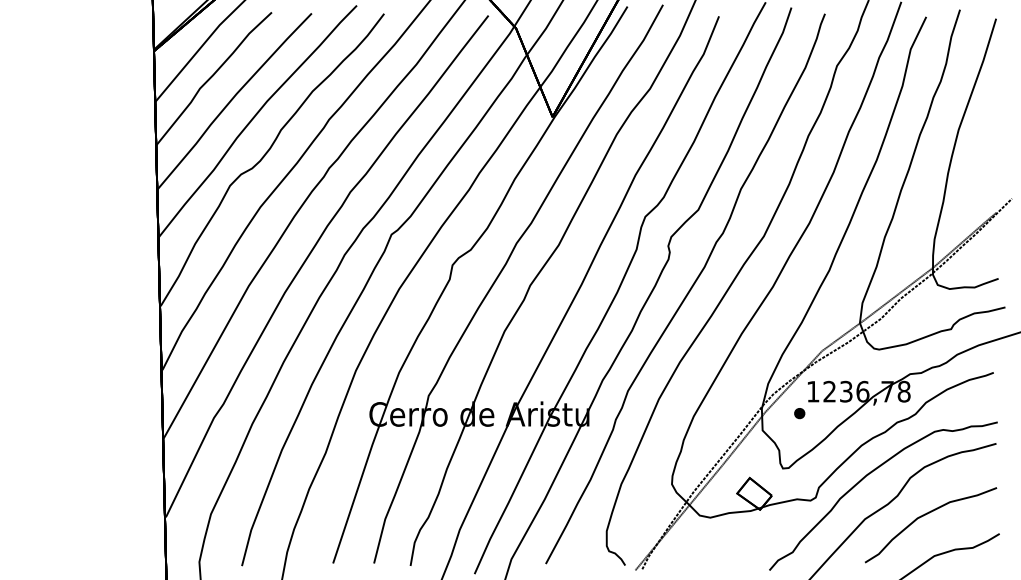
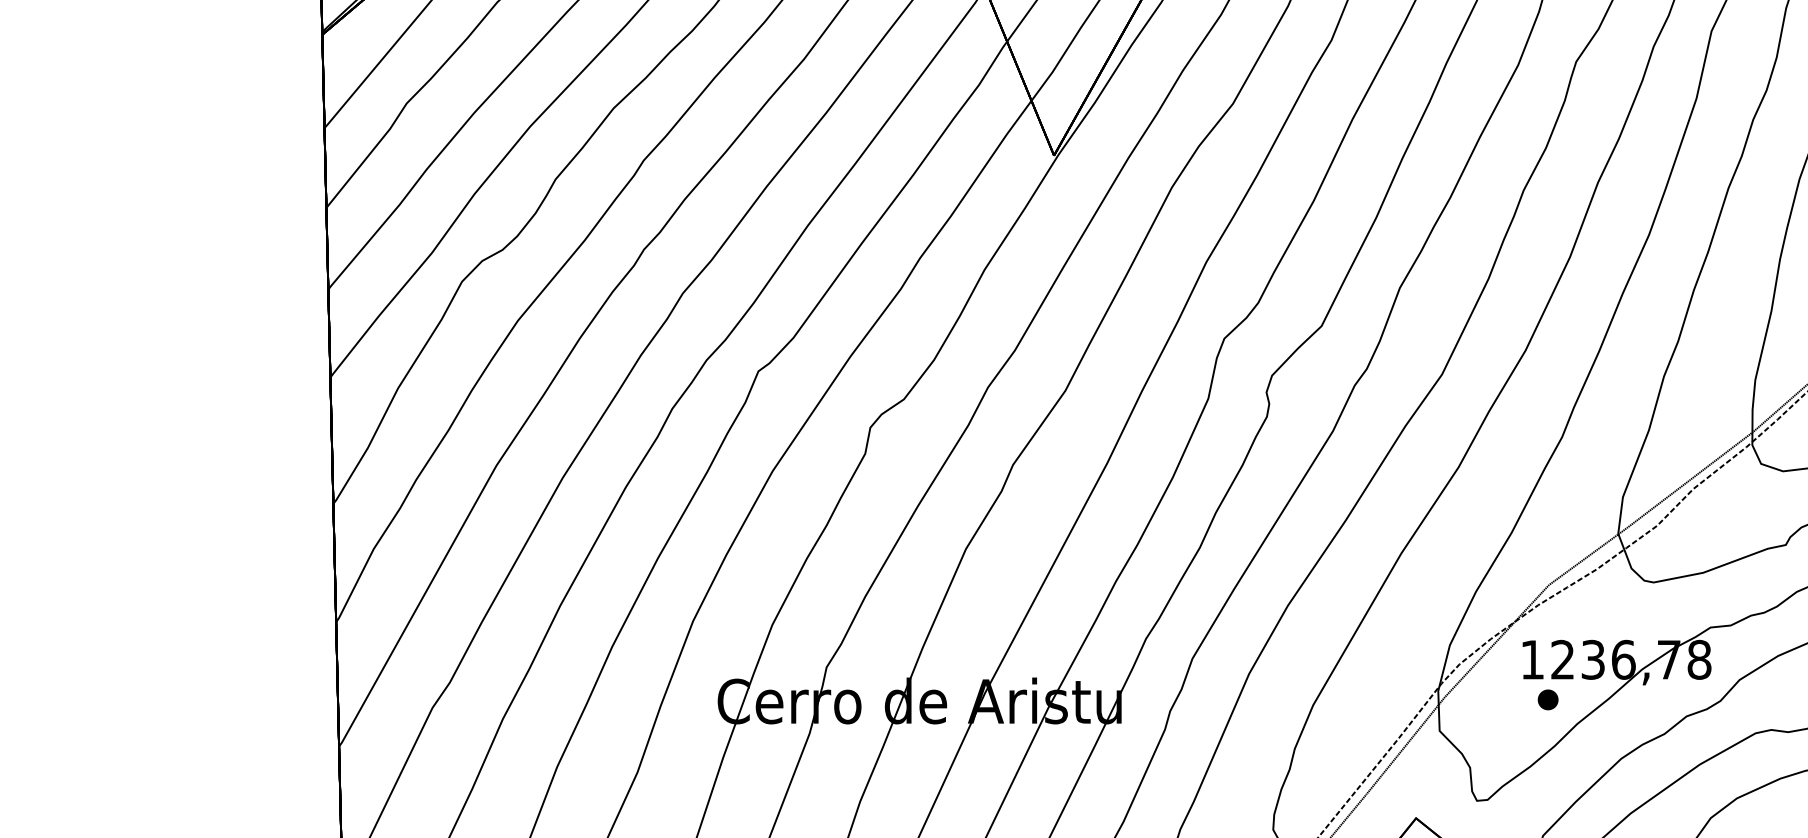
part: (799, 413) -> (1547, 699), moved

